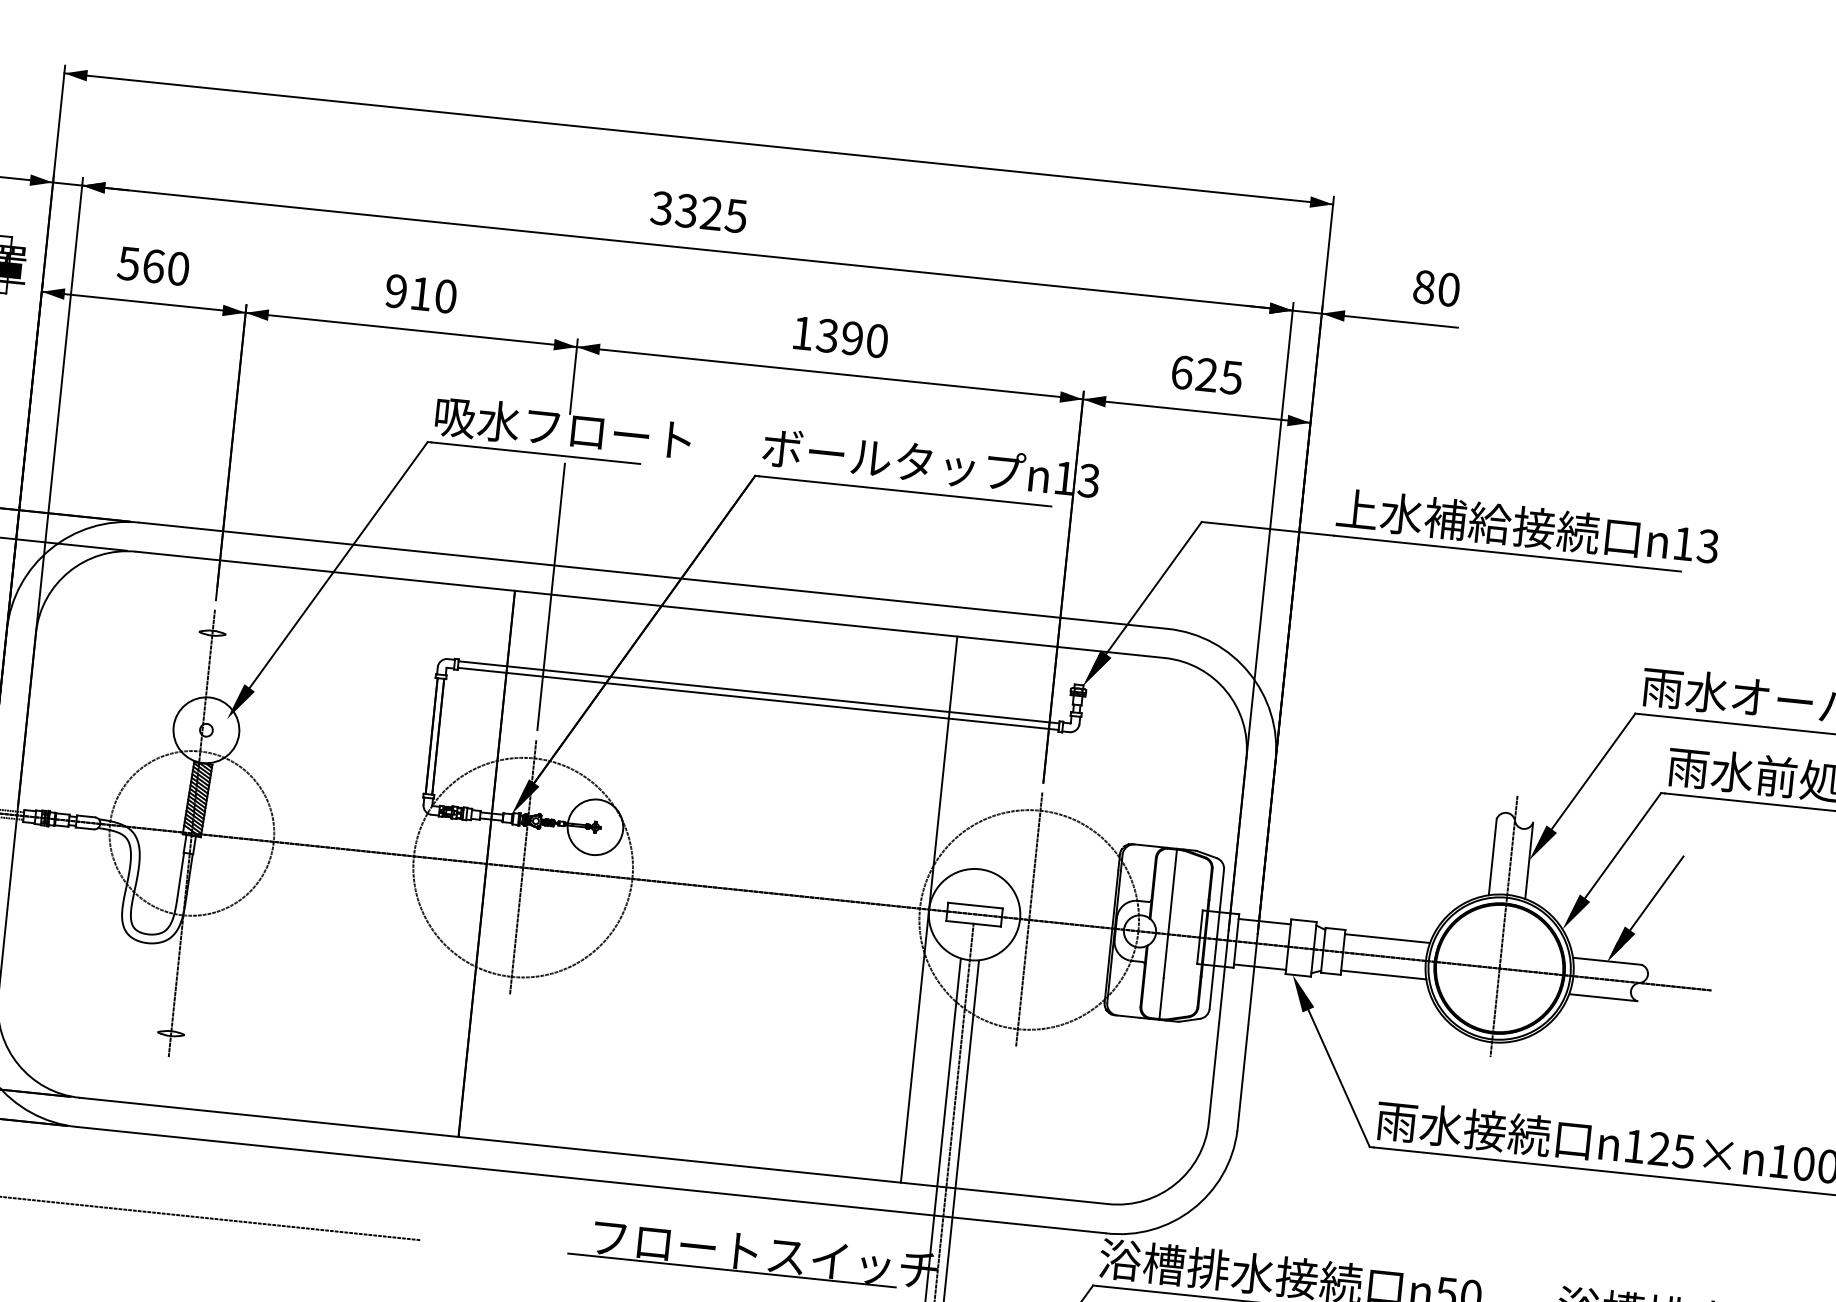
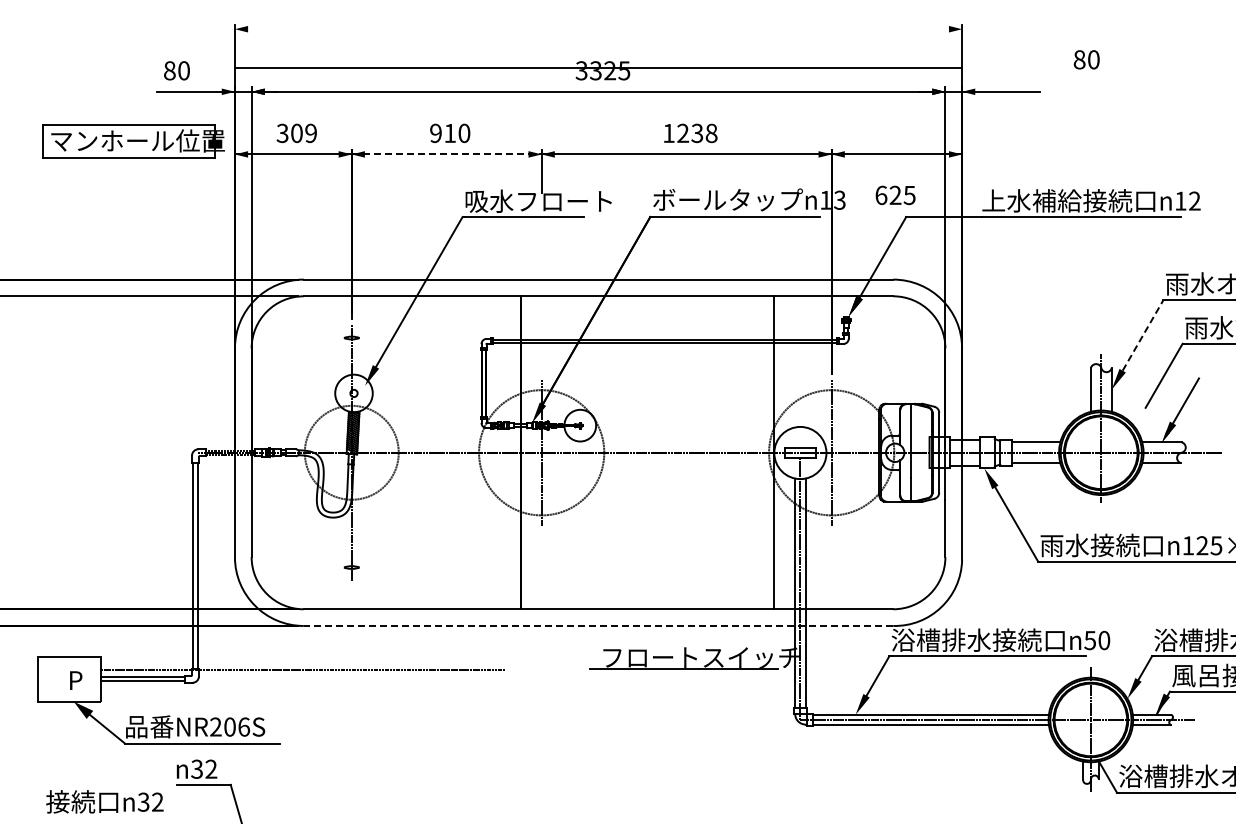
line: (698, 139) -> (598, 68), moved
text: (152, 266) -> (296, 133), 560 -> 309
text: (1436, 287) -> (1086, 59), moved
line: (410, 330) -> (446, 154), solid -> dashed
text: (852, 338) -> (697, 133), 1390 -> 1238
text: (1206, 375) -> (895, 195), moved
text: (1707, 546) -> (1194, 201), 13 -> 12
line: (550, 596) -> (541, 297), removed
line: (1594, 771) -> (1143, 335), solid -> dashed
fill: (1576, 912) -> (1141, 416), removed
line: (591, 1179) -> (598, 625), solid -> dashed

